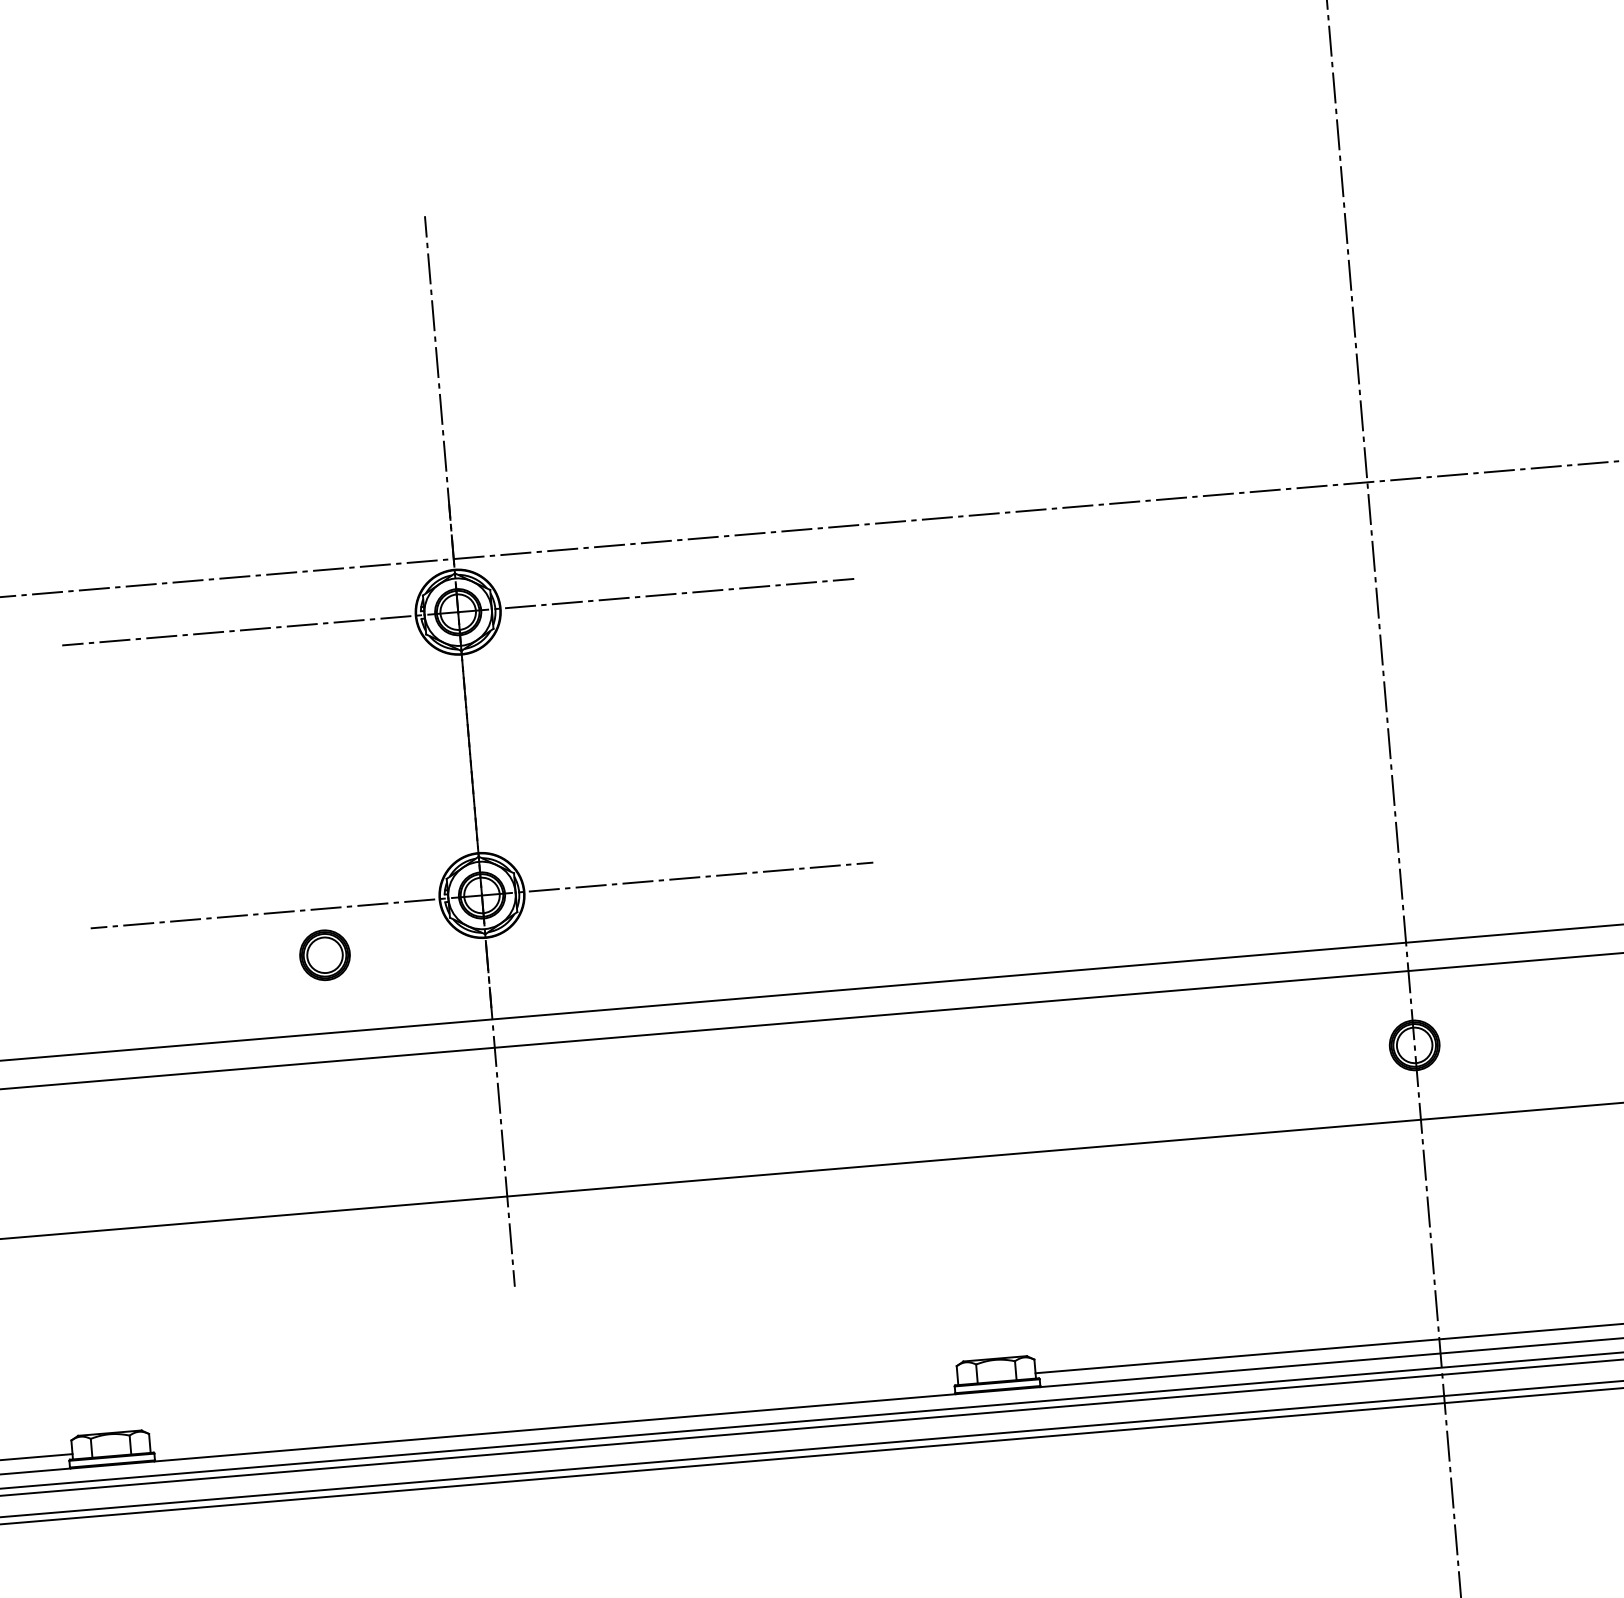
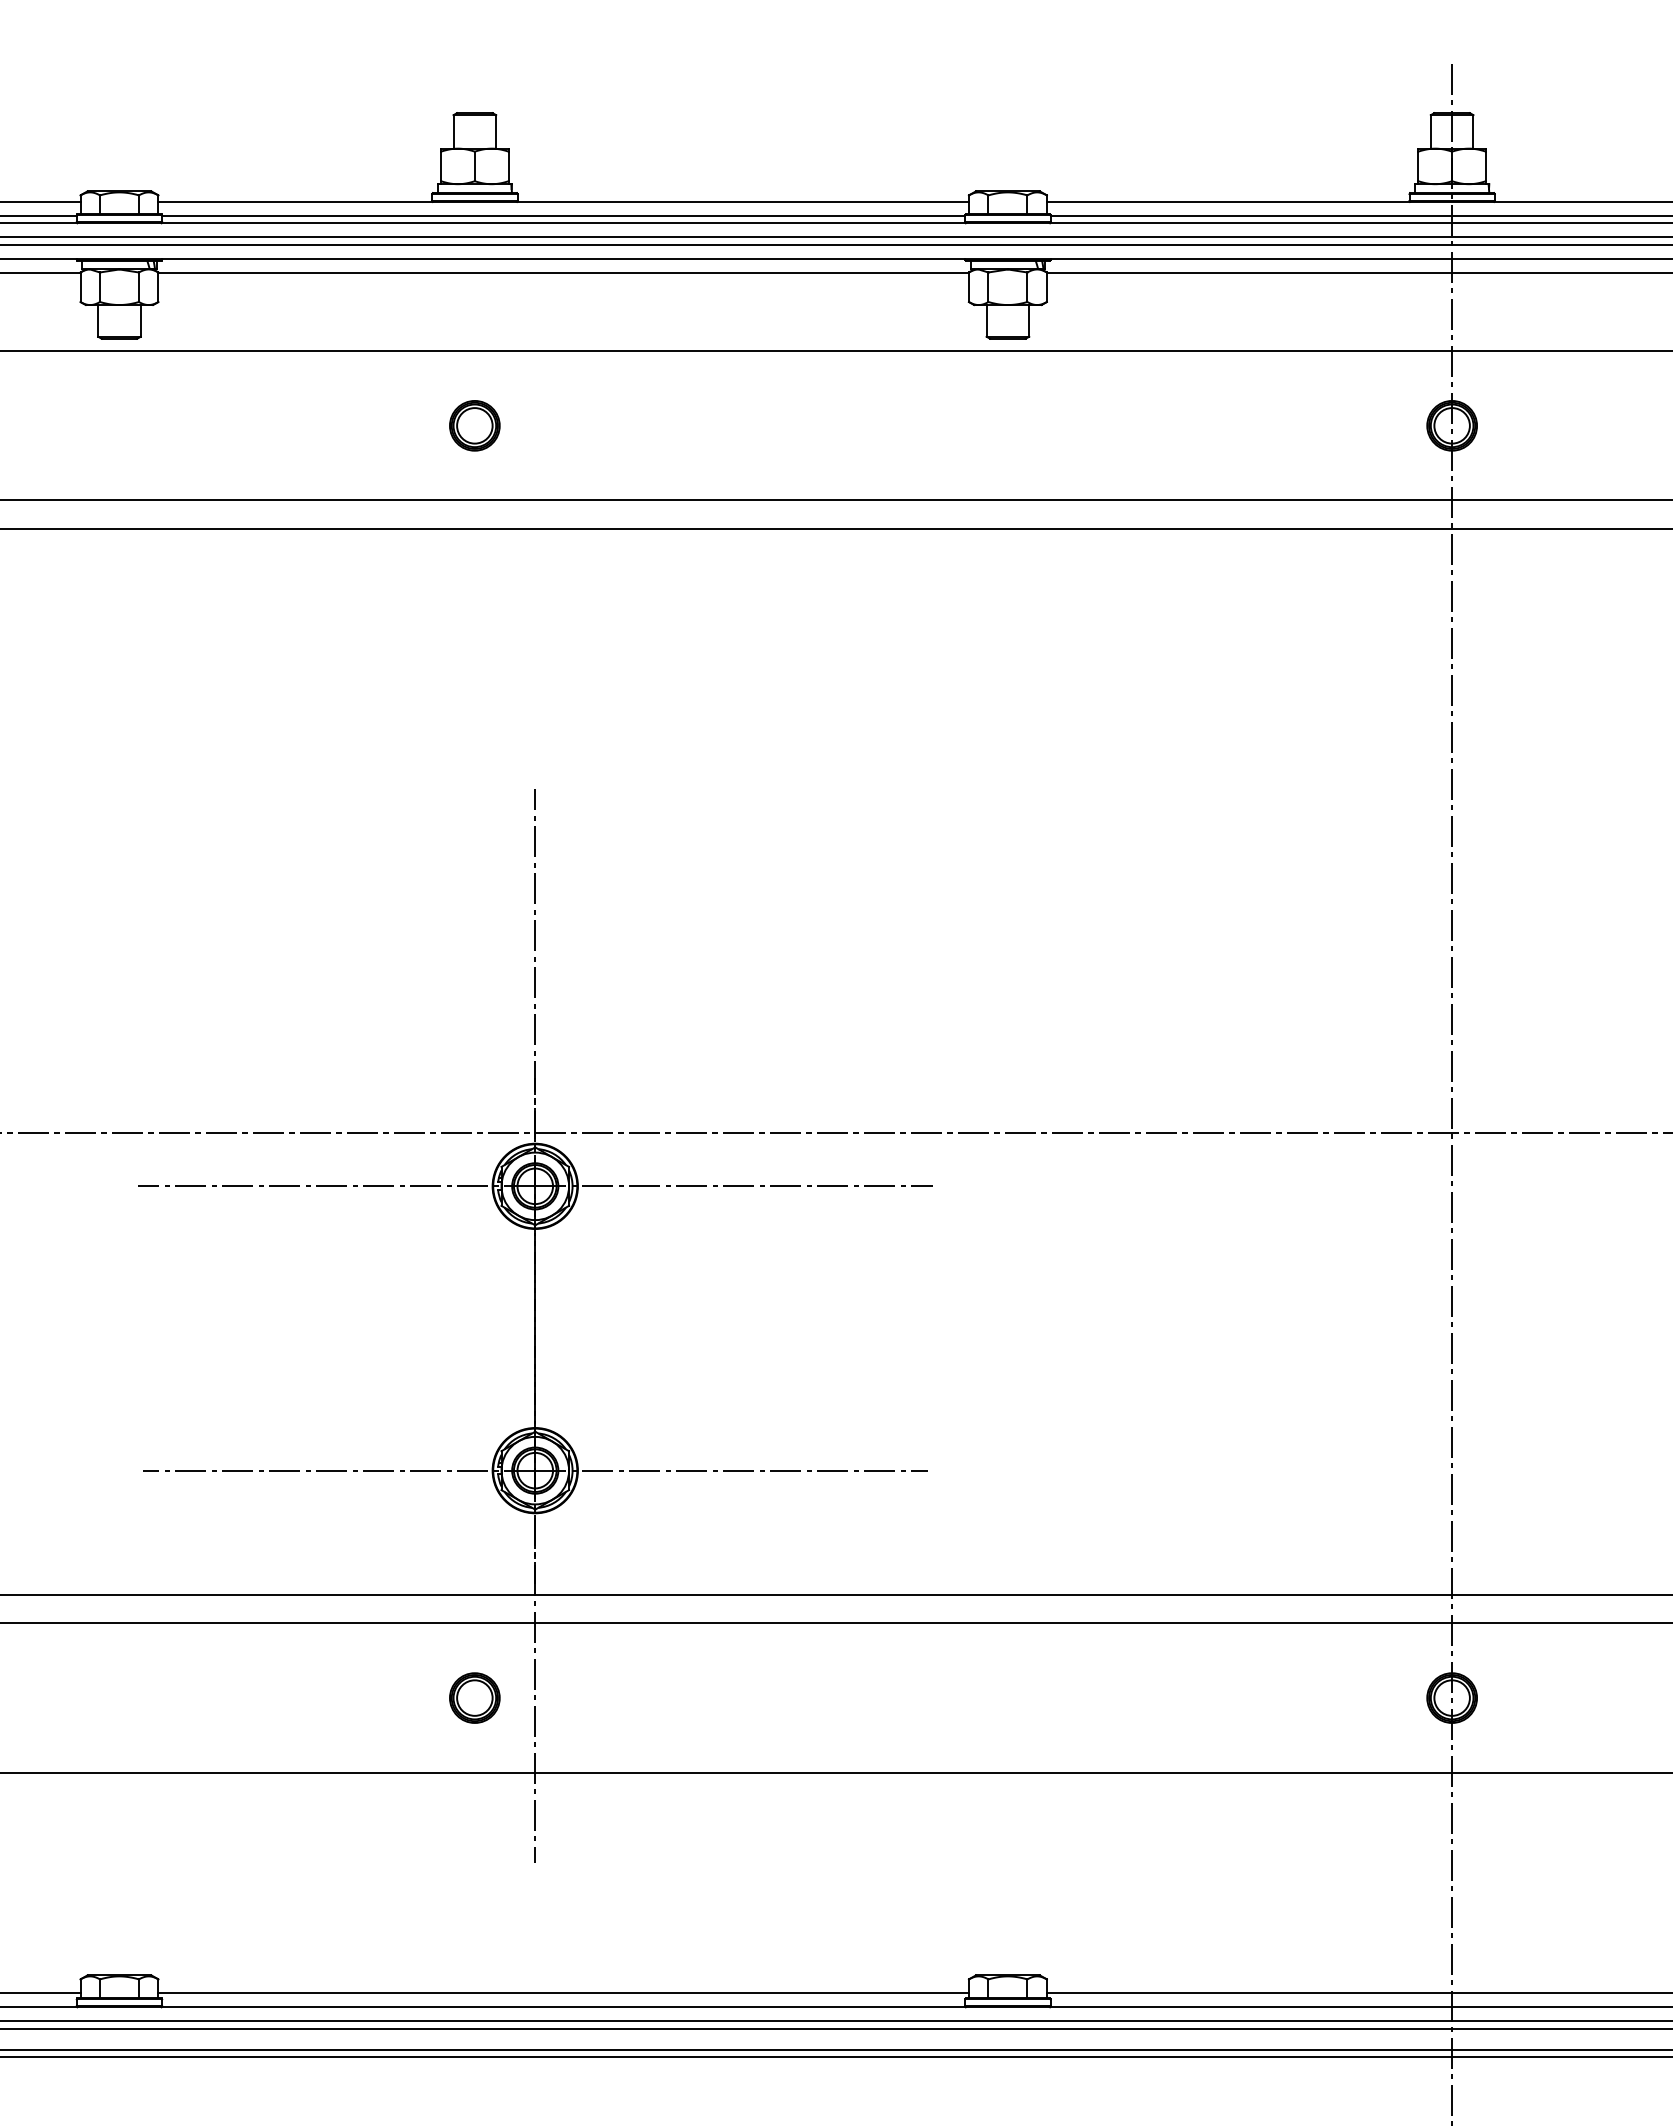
part: (324, 954) -> (474, 1697), moved
line: (553, 1414) -> (563, 1993), added

